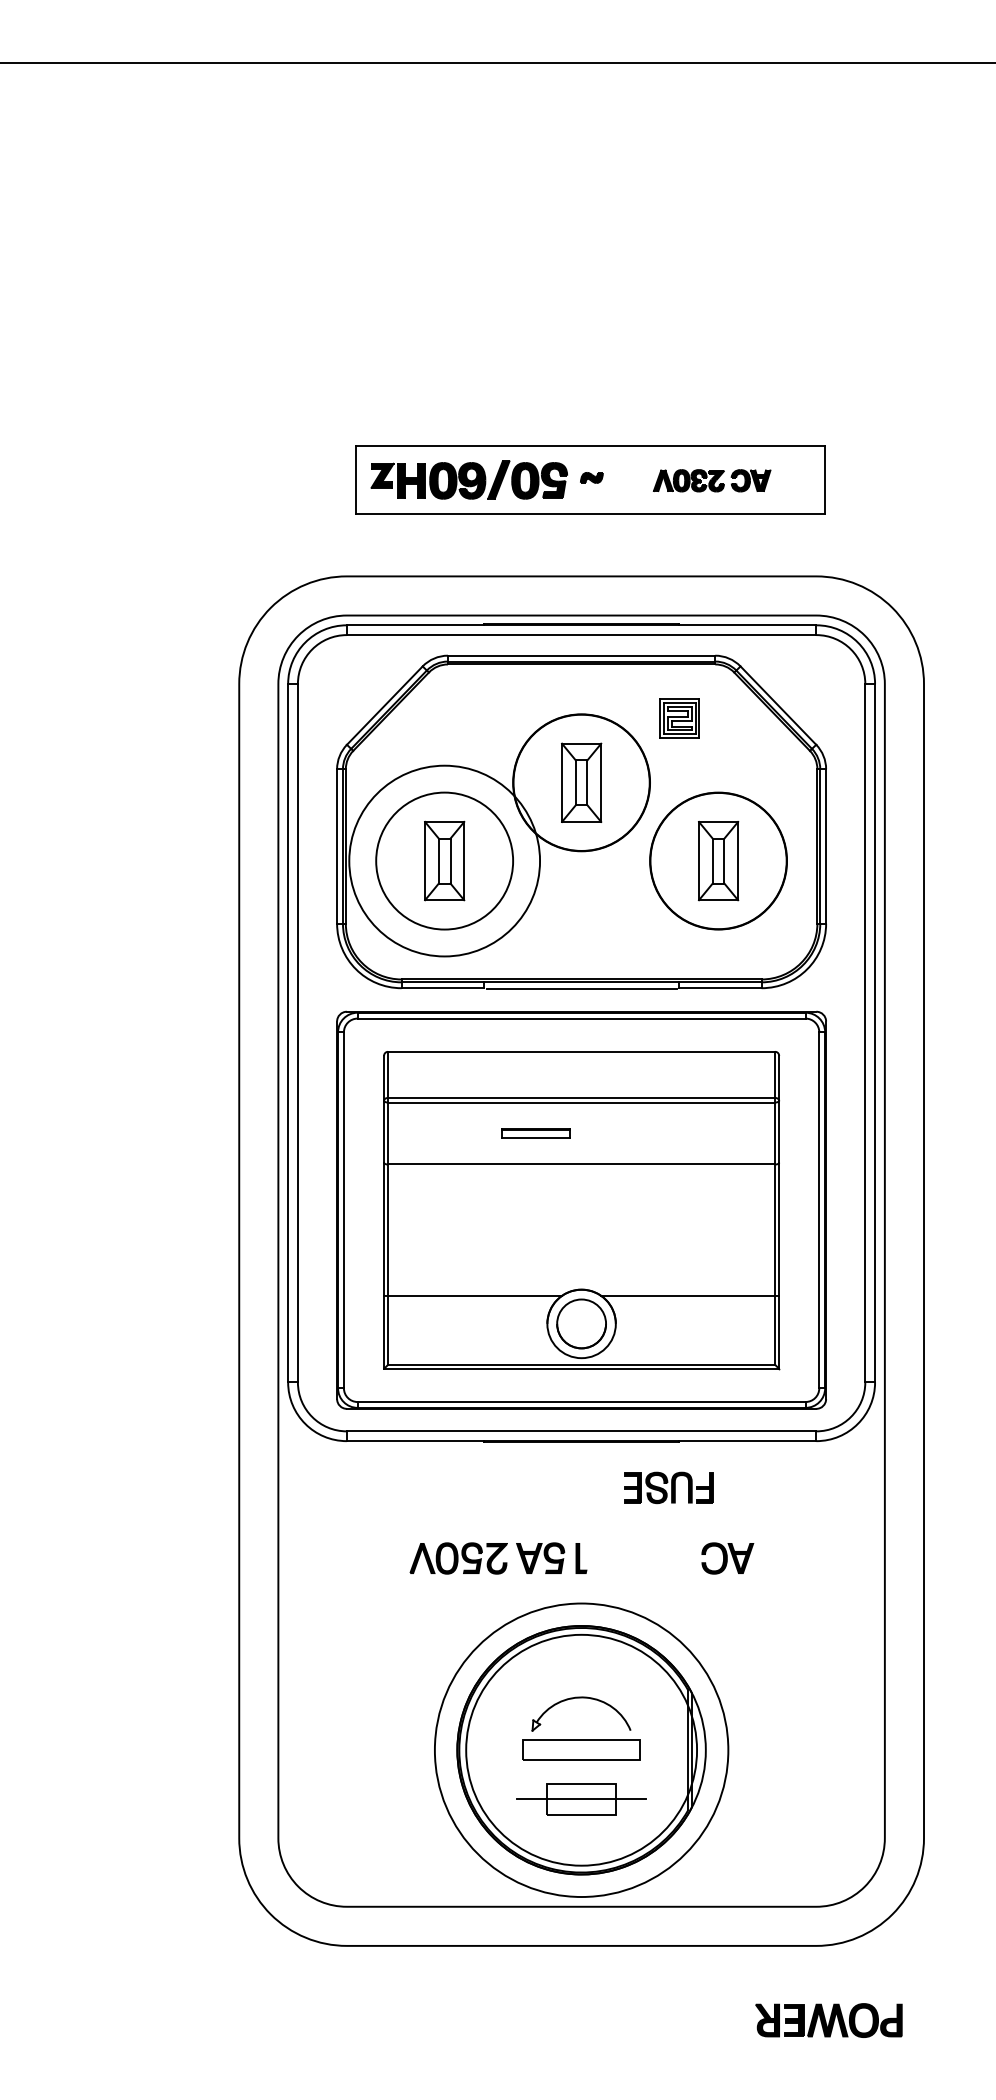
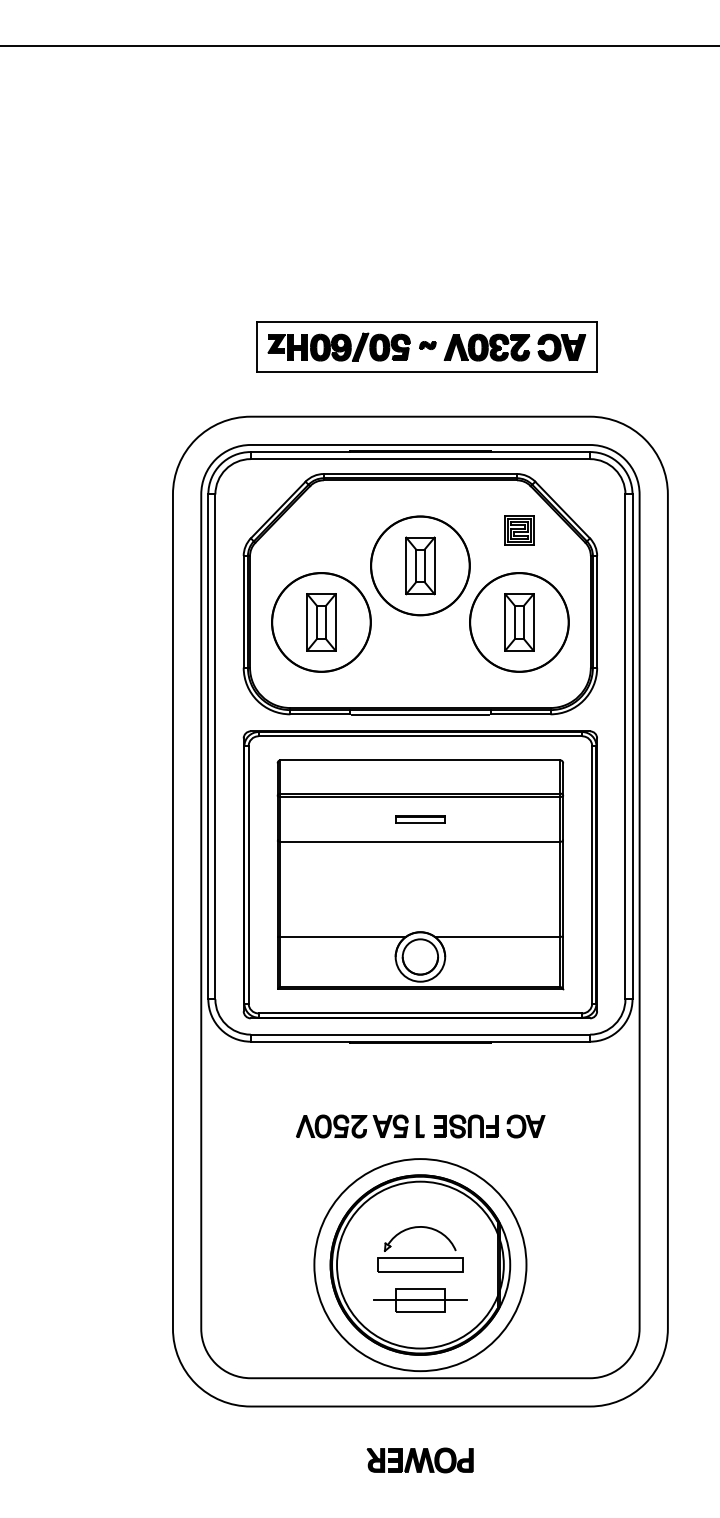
part: (711, 480) -> (514, 347), size x1.67
part: (679, 718) -> (519, 530), moved
circle: (444, 861) -> (321, 622), size x0.71
part: (536, 1133) -> (420, 819), moved
part: (668, 1487) -> (466, 1126), moved
part: (827, 2020) -> (419, 1460), moved

